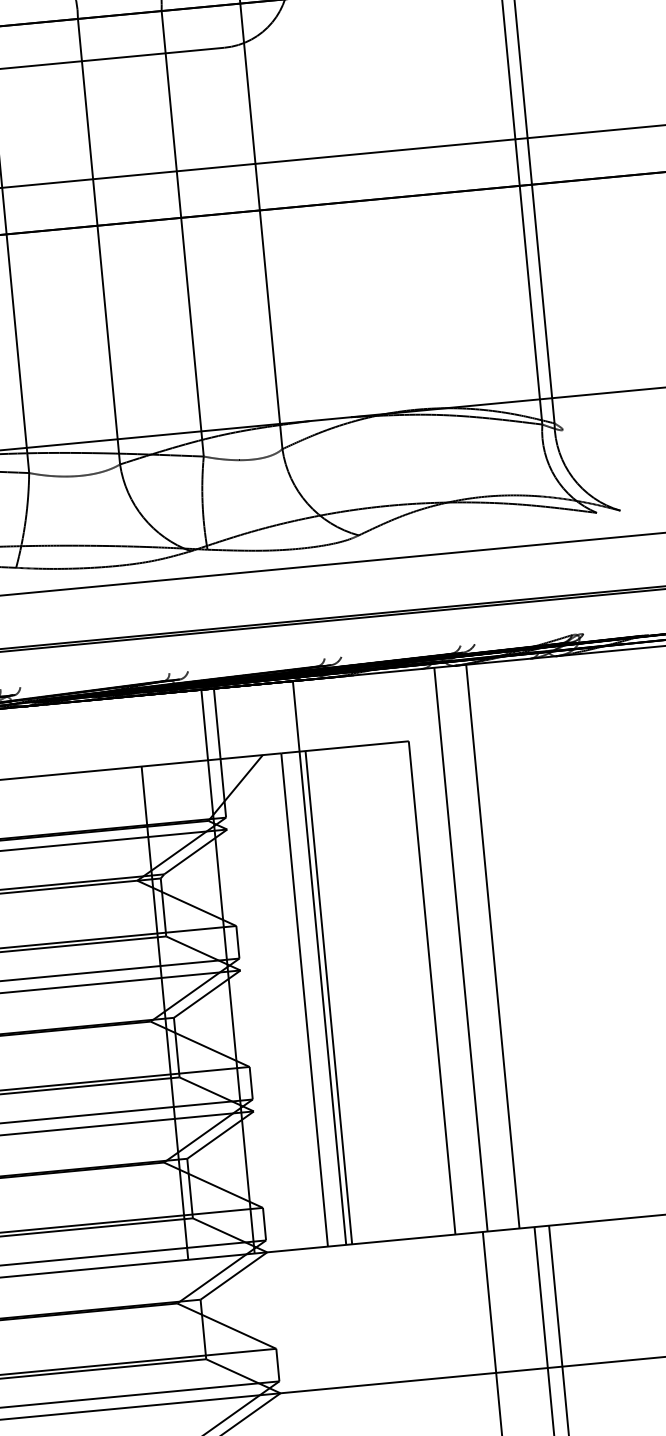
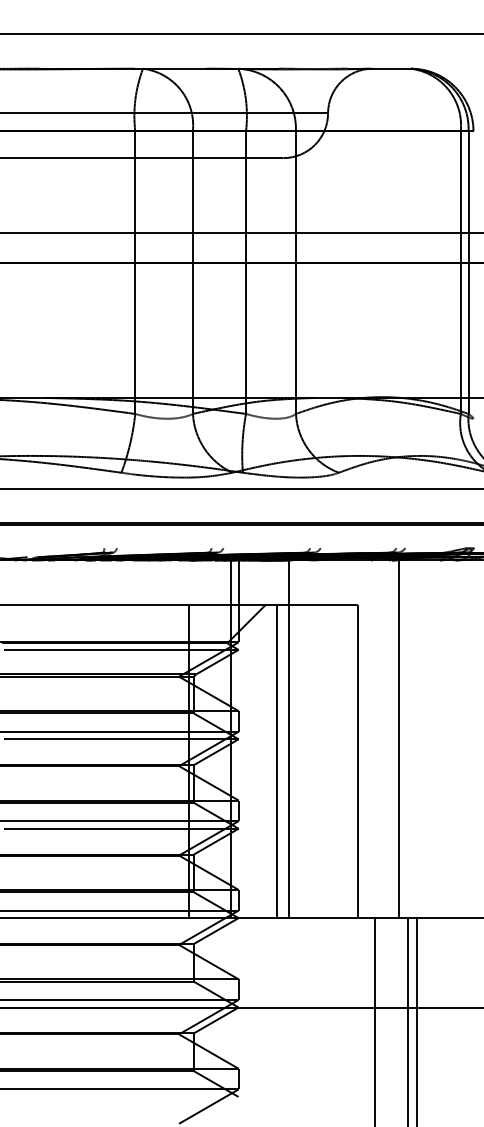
line: (461, 949) -> (378, 739), removed
line: (328, 997) -> (292, 761), removed

